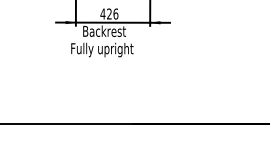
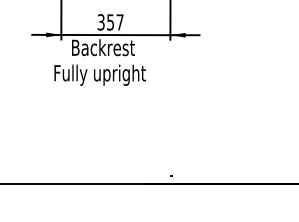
text: (109, 13) -> (110, 21), 426 -> 357

